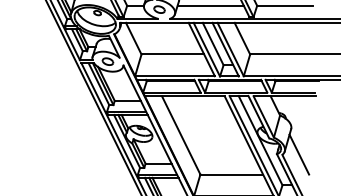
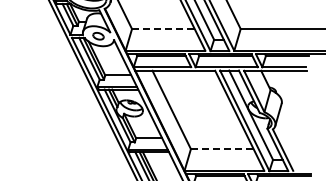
line: (173, 54) -> (164, 29), solid -> dashed
line: (299, 154) -> (290, 129), removed
line: (232, 174) -> (223, 149), solid -> dashed

